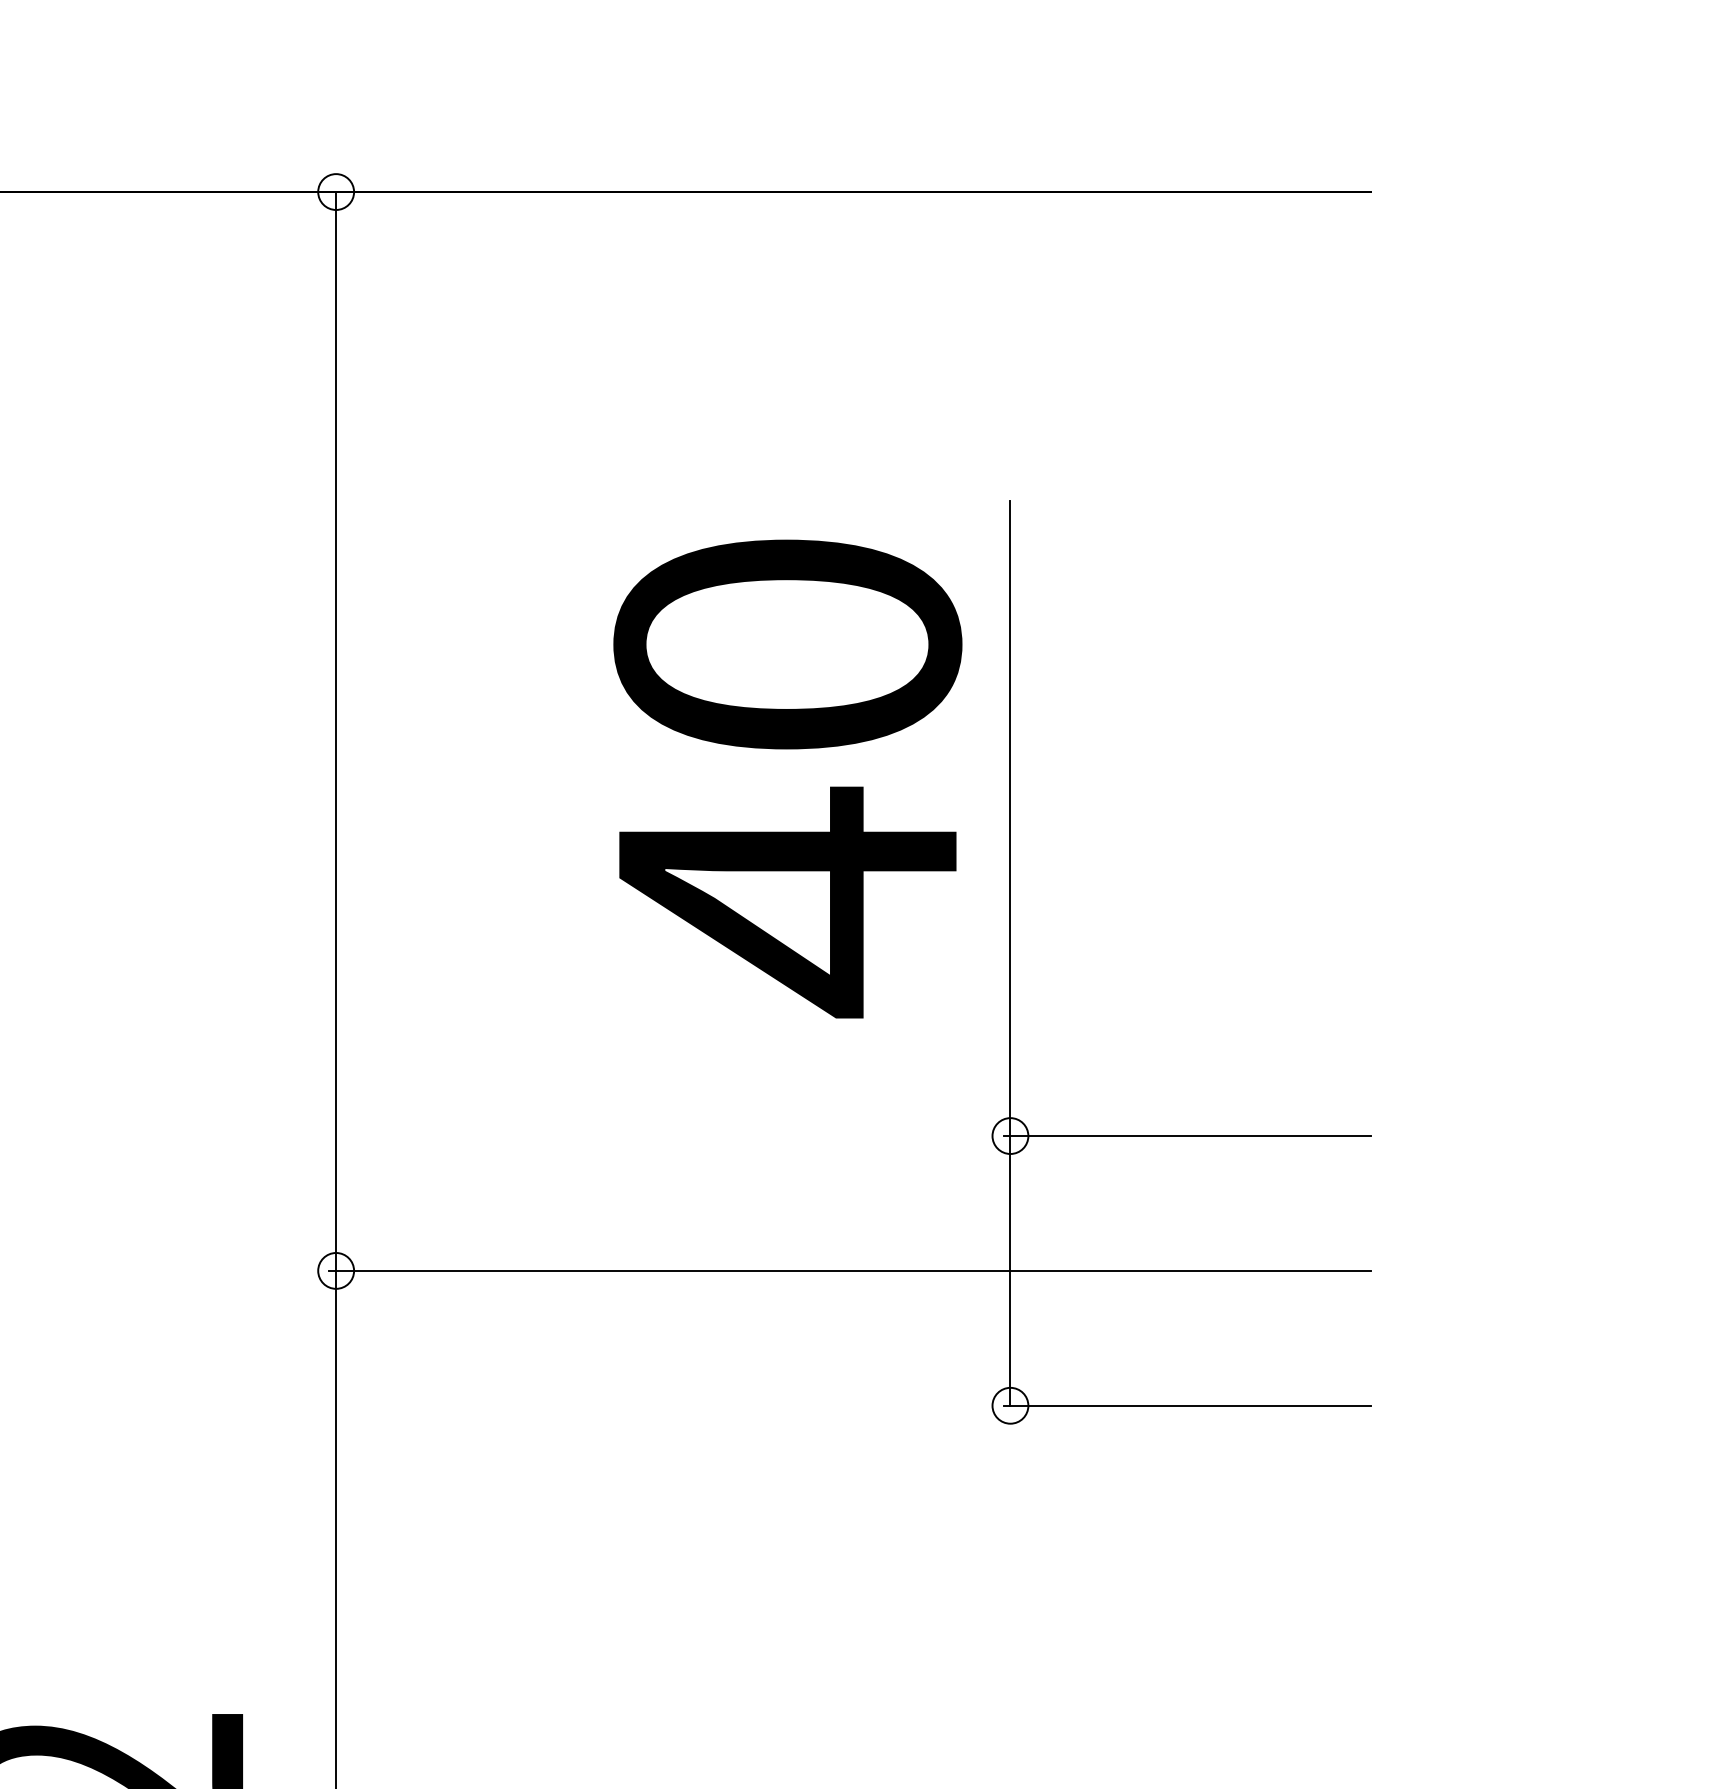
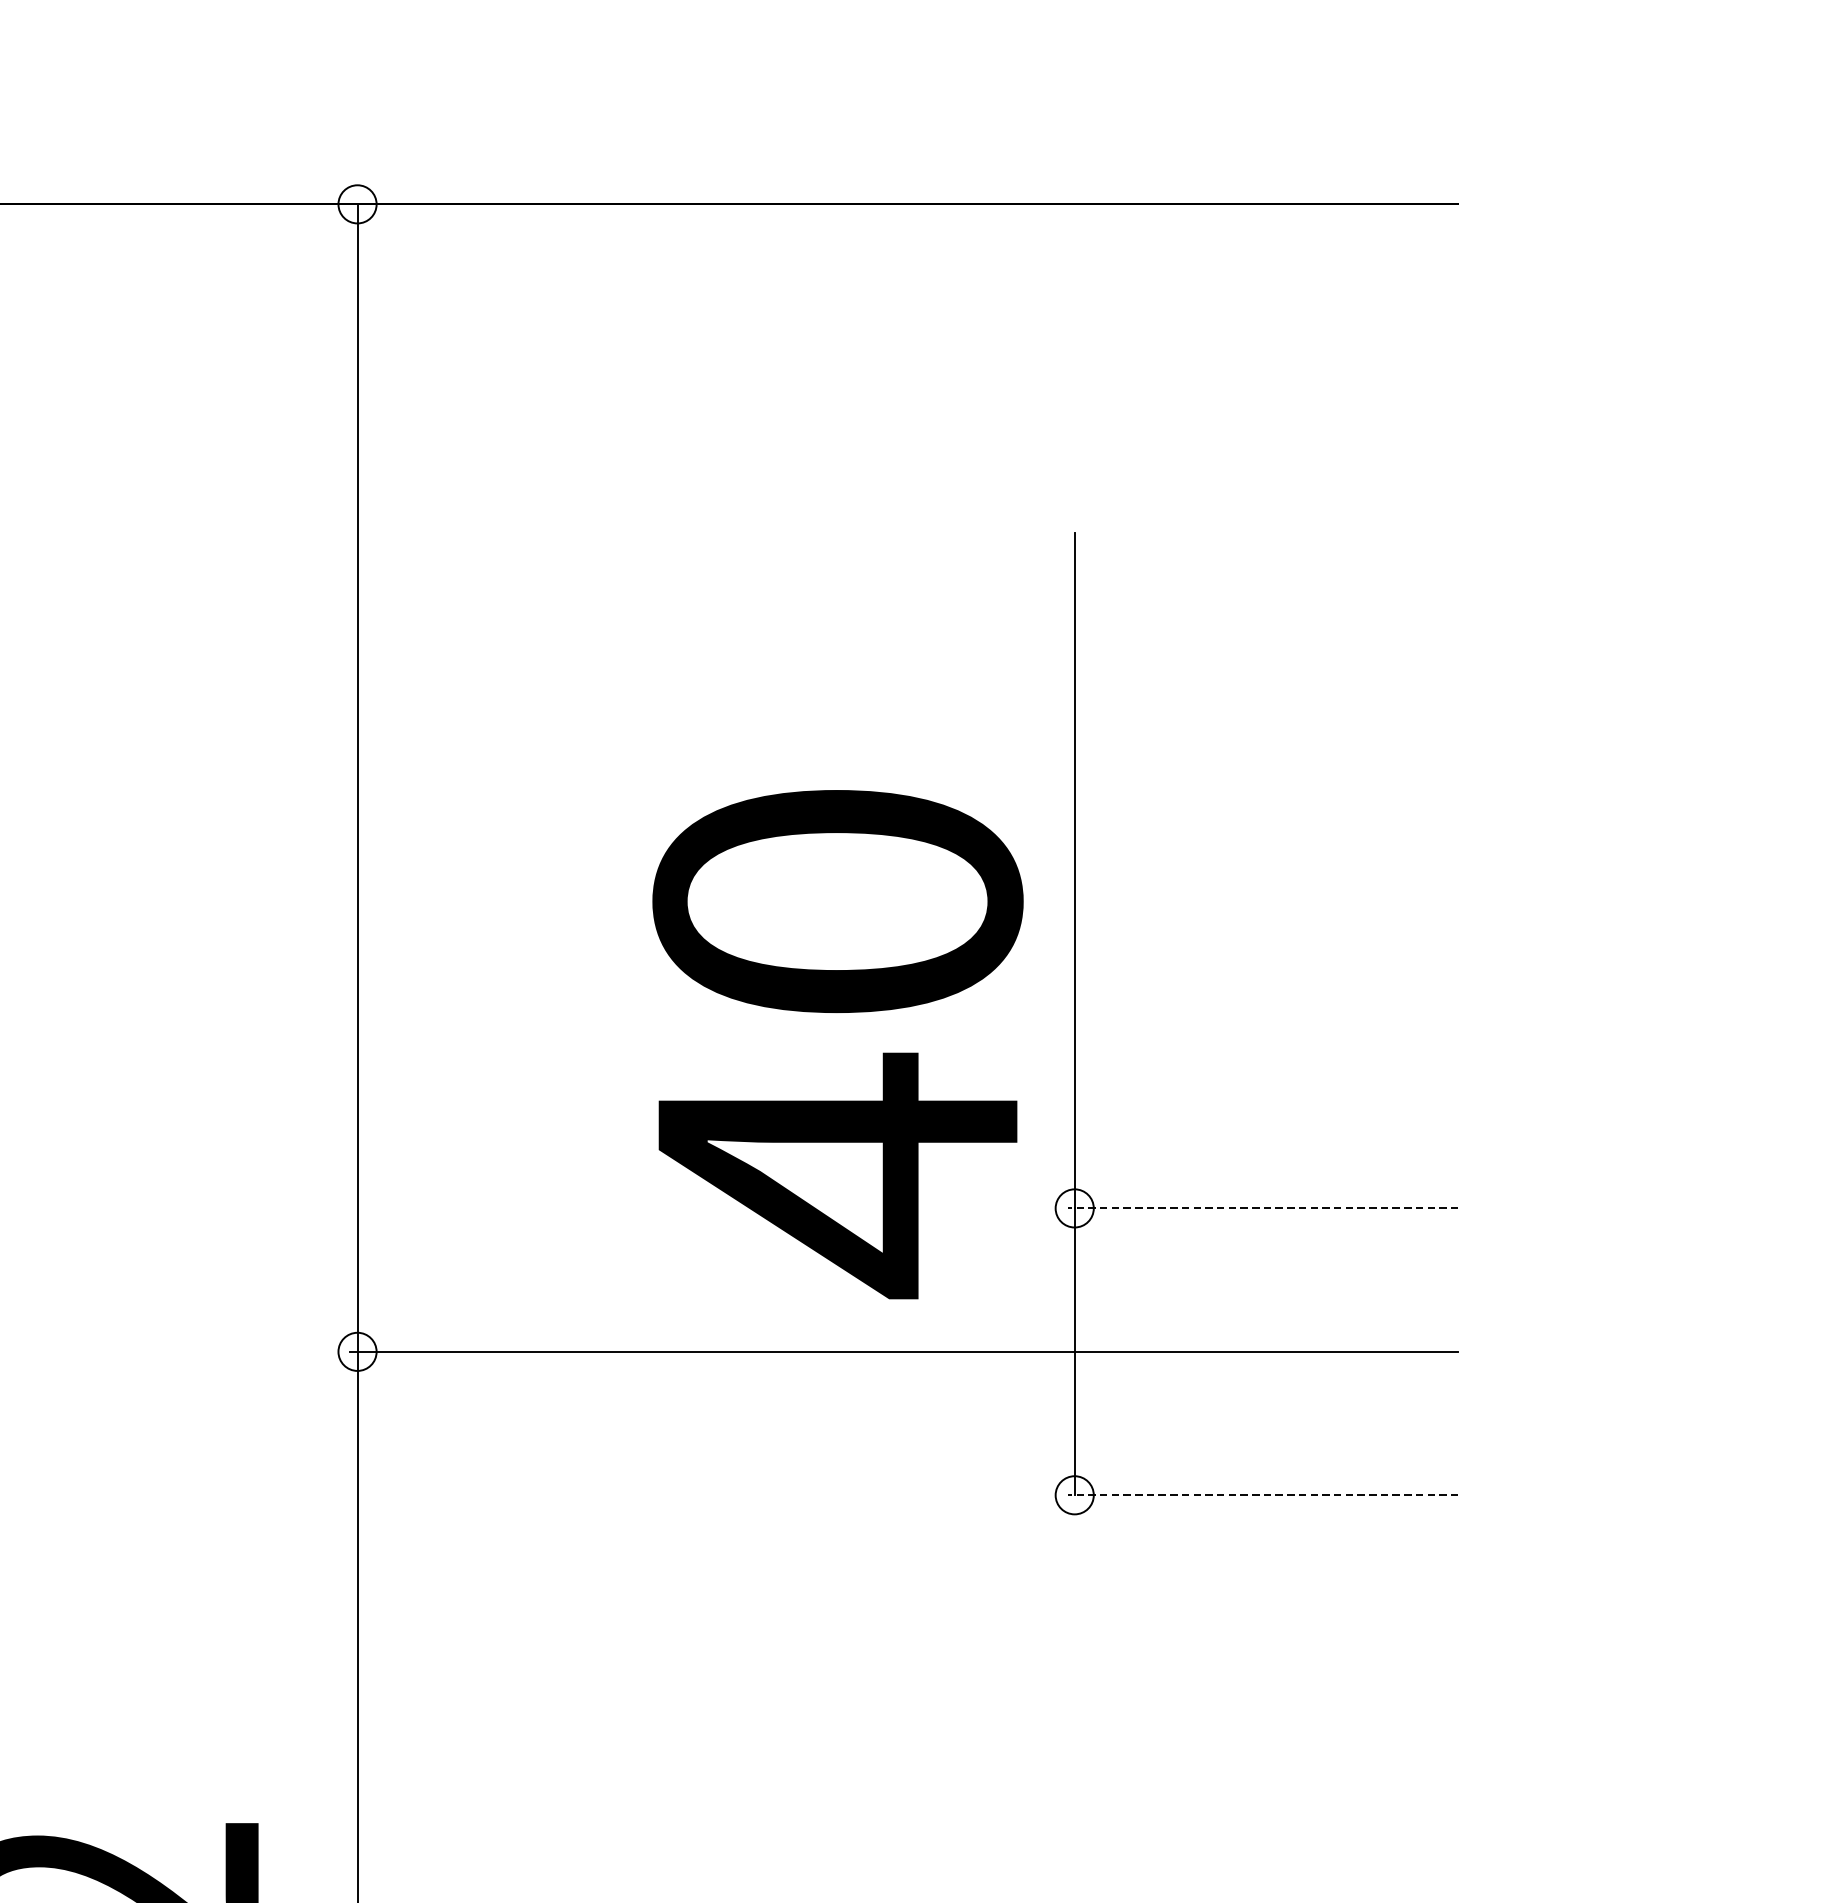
text: (787, 778) -> (837, 1044), moved
line: (1187, 1136) -> (1263, 1208), solid -> dashed
line: (1187, 1405) -> (1263, 1494), solid -> dashed

